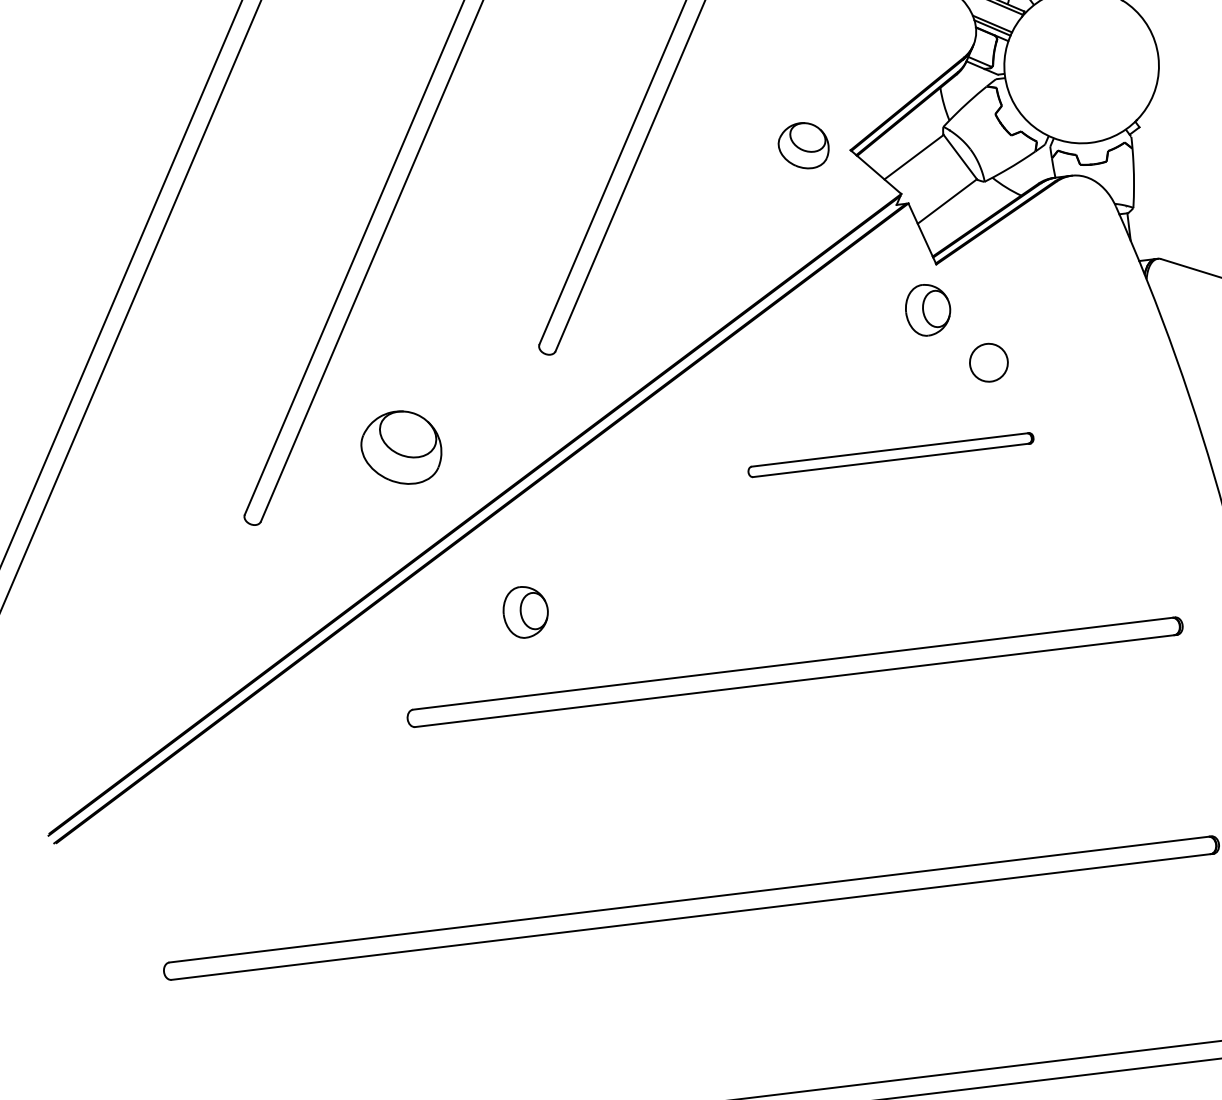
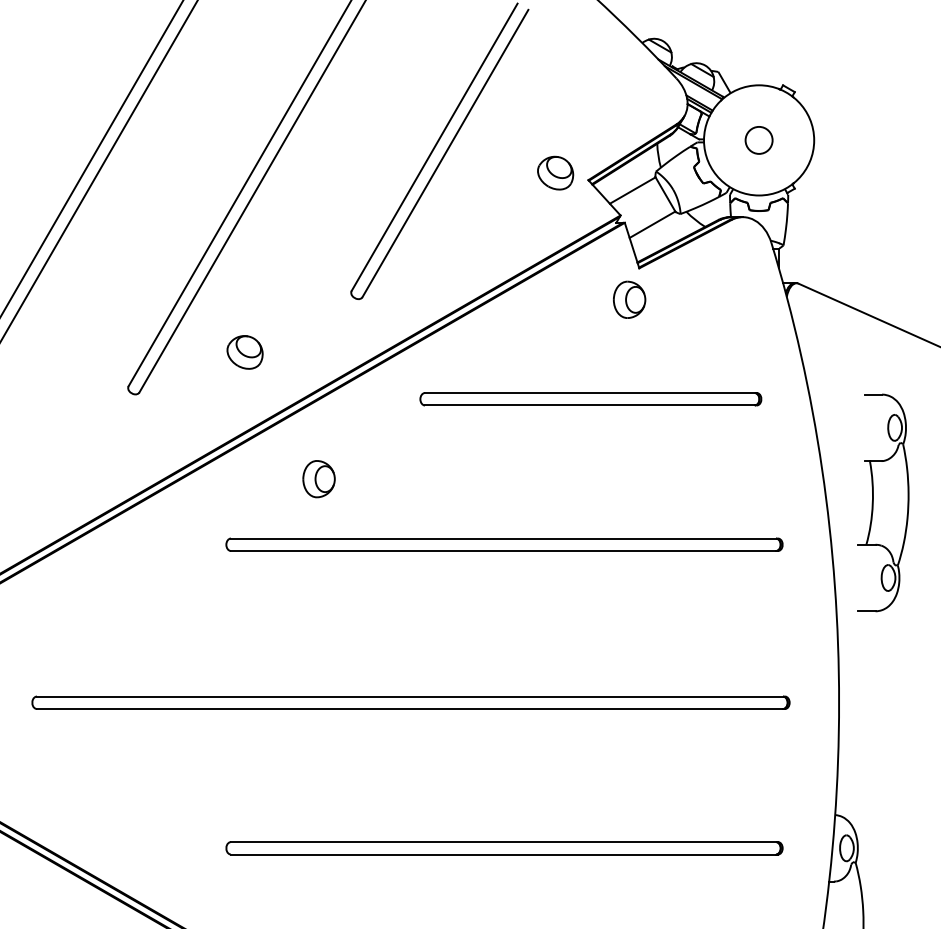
circle: (988, 363) -> (758, 140), moved
part: (400, 448) -> (244, 352), size x0.62
part: (890, 455) -> (590, 399), size x1.67

